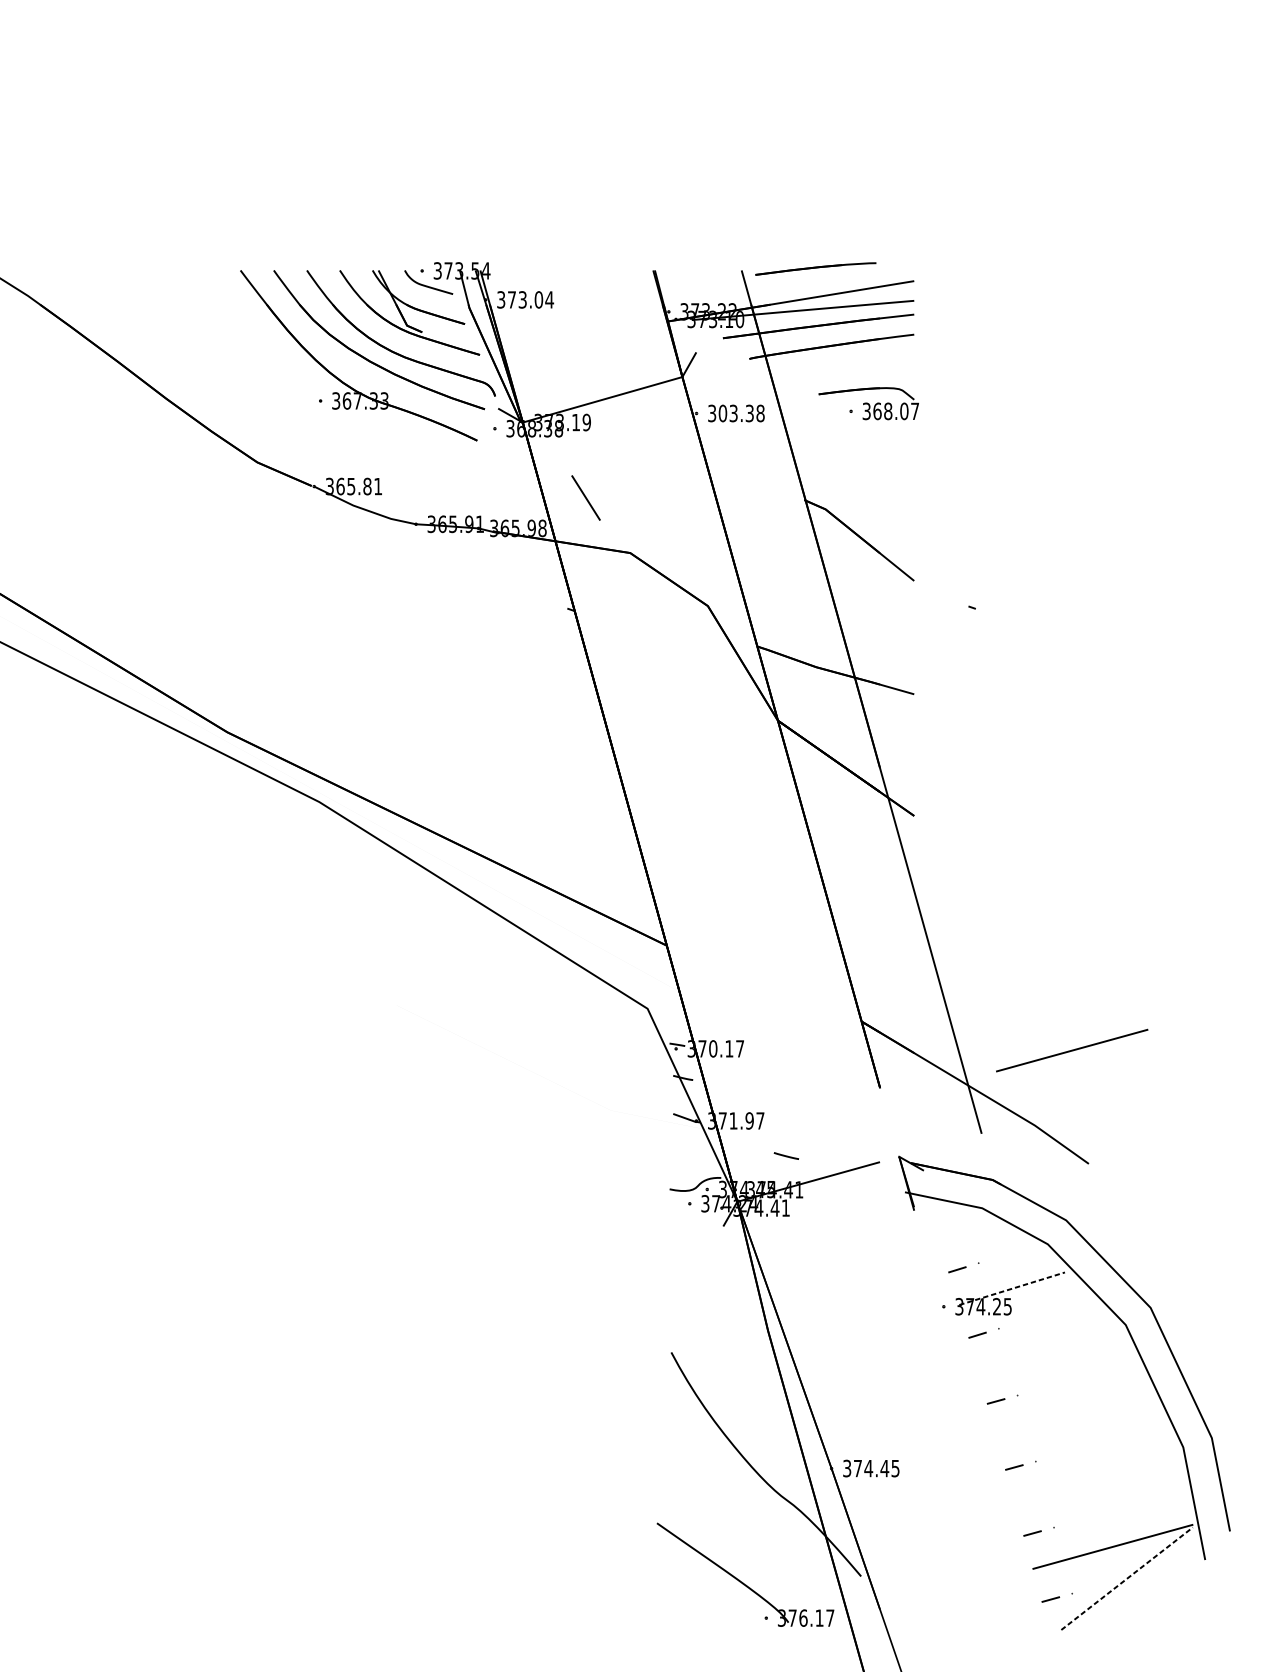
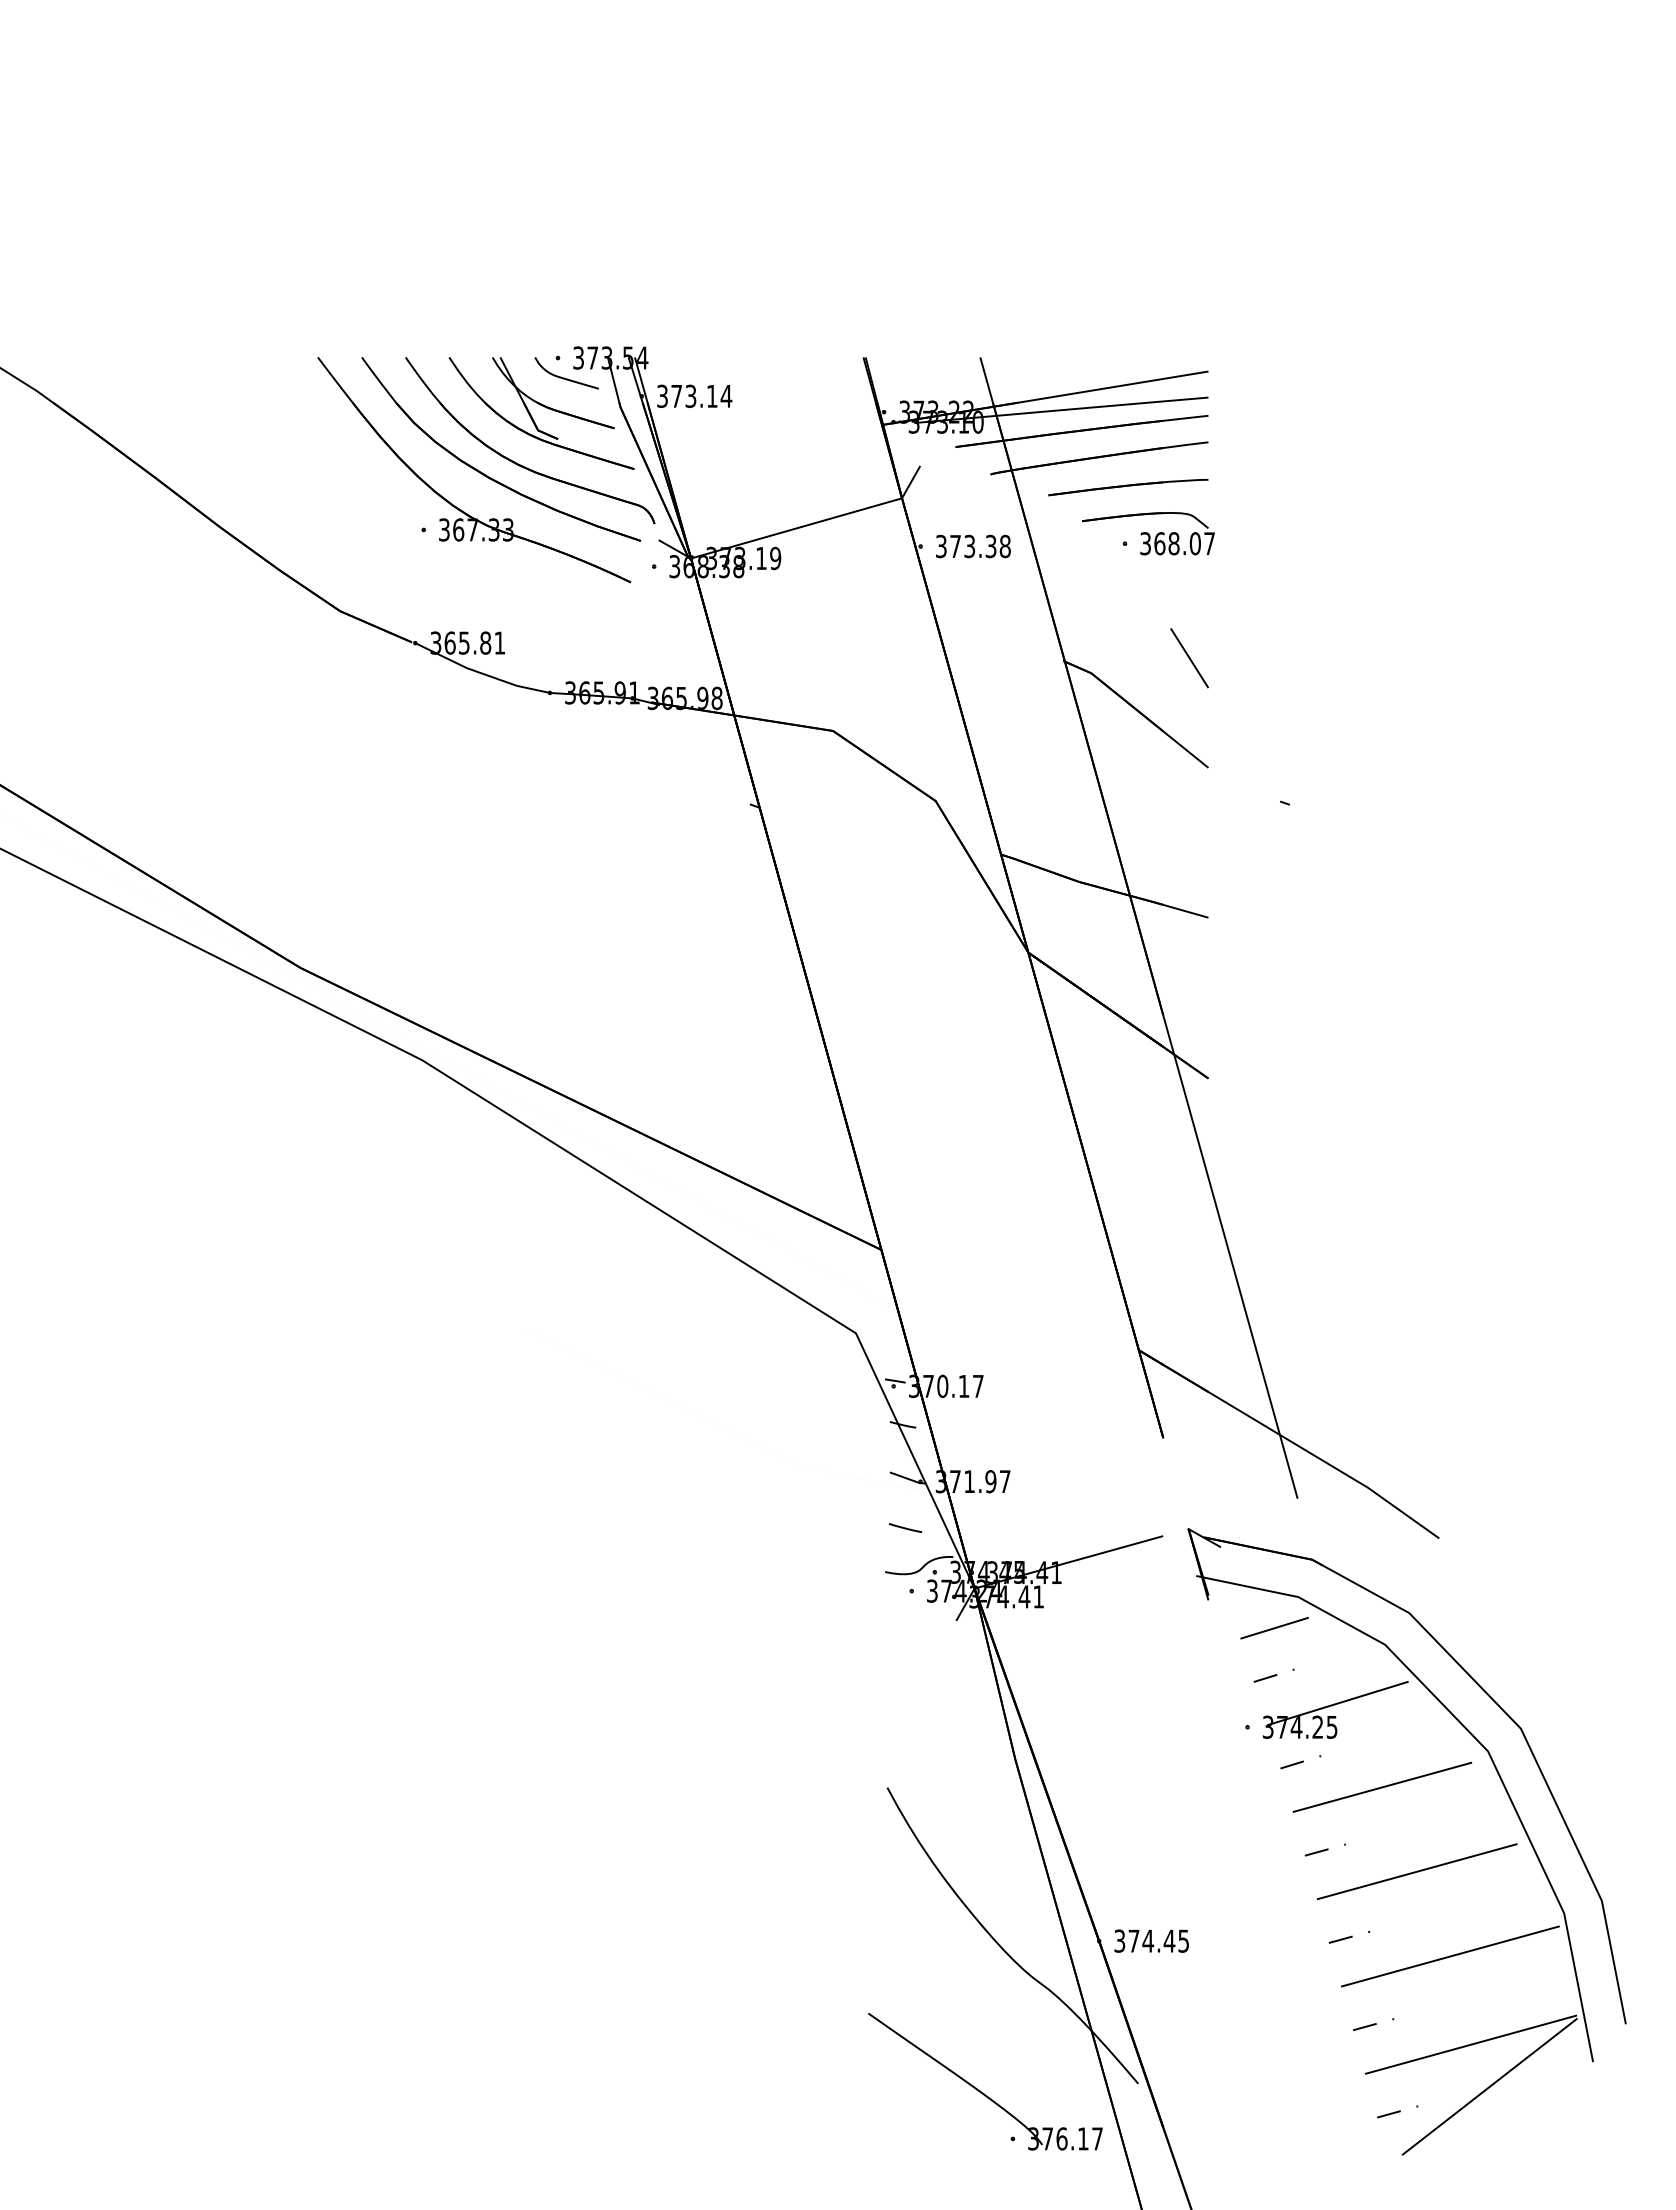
part: (815, 269) -> (1128, 487), moved
text: (538, 299) -> (711, 395), 373.04 -> 373.14
text: (722, 413) -> (955, 546), 303.38 -> 373.38
line: (585, 498) -> (1189, 658), moved
line: (1071, 1050) -> (1416, 1871), moved
line: (786, 1155) -> (905, 1527), moved
line: (964, 1231) -> (1274, 1627), added
line: (1012, 1288) -> (1338, 1703), dashed -> solid
line: (1045, 1351) -> (1382, 1786), added
line: (1096, 1480) -> (1449, 1956), added
line: (1127, 1578) -> (1490, 2086), dashed -> solid

